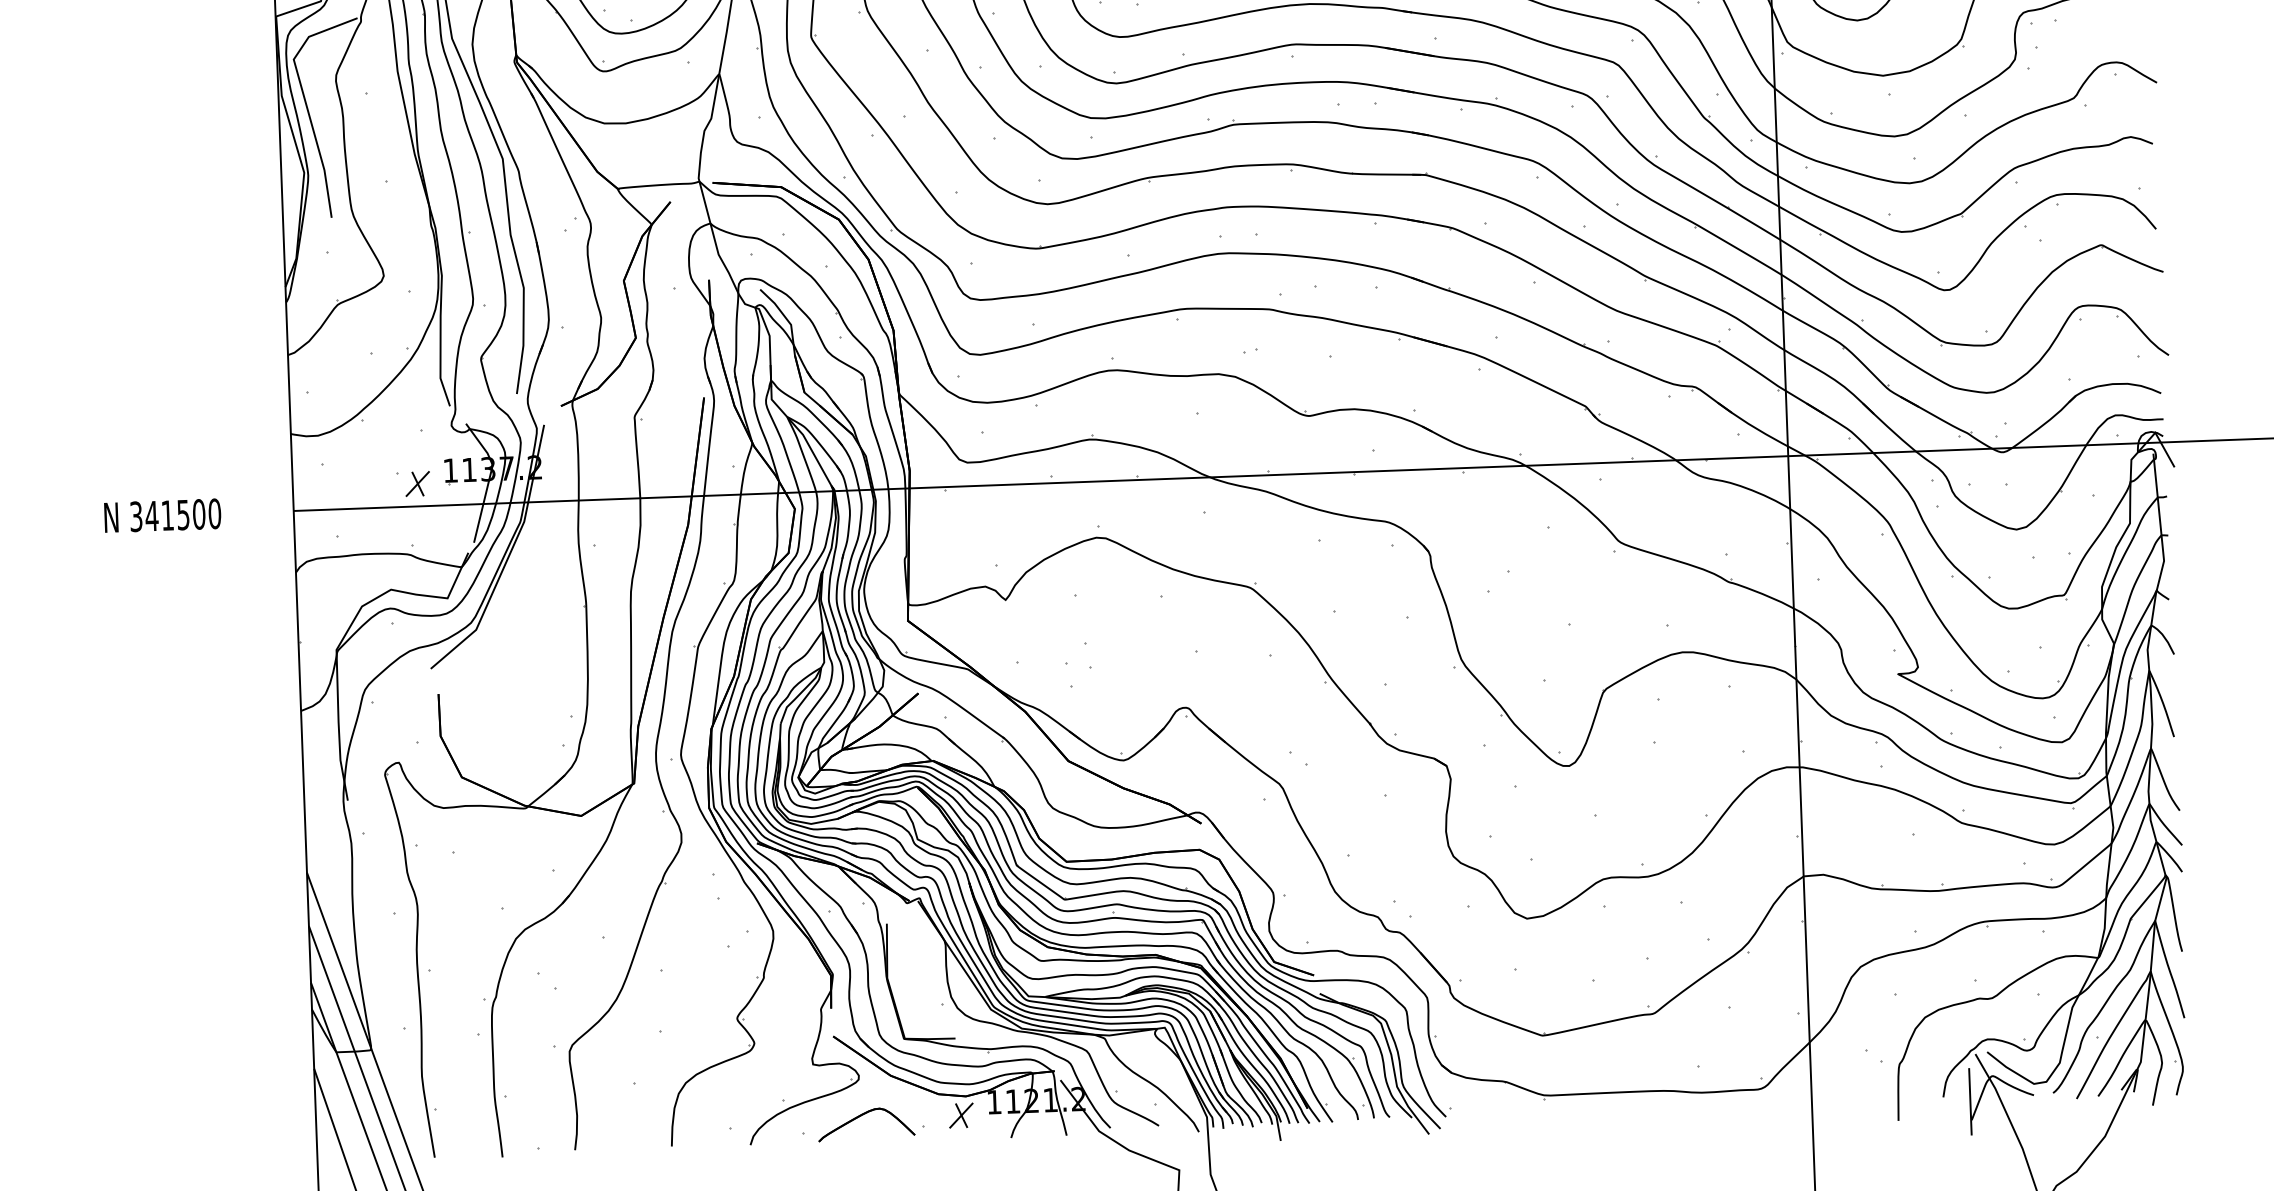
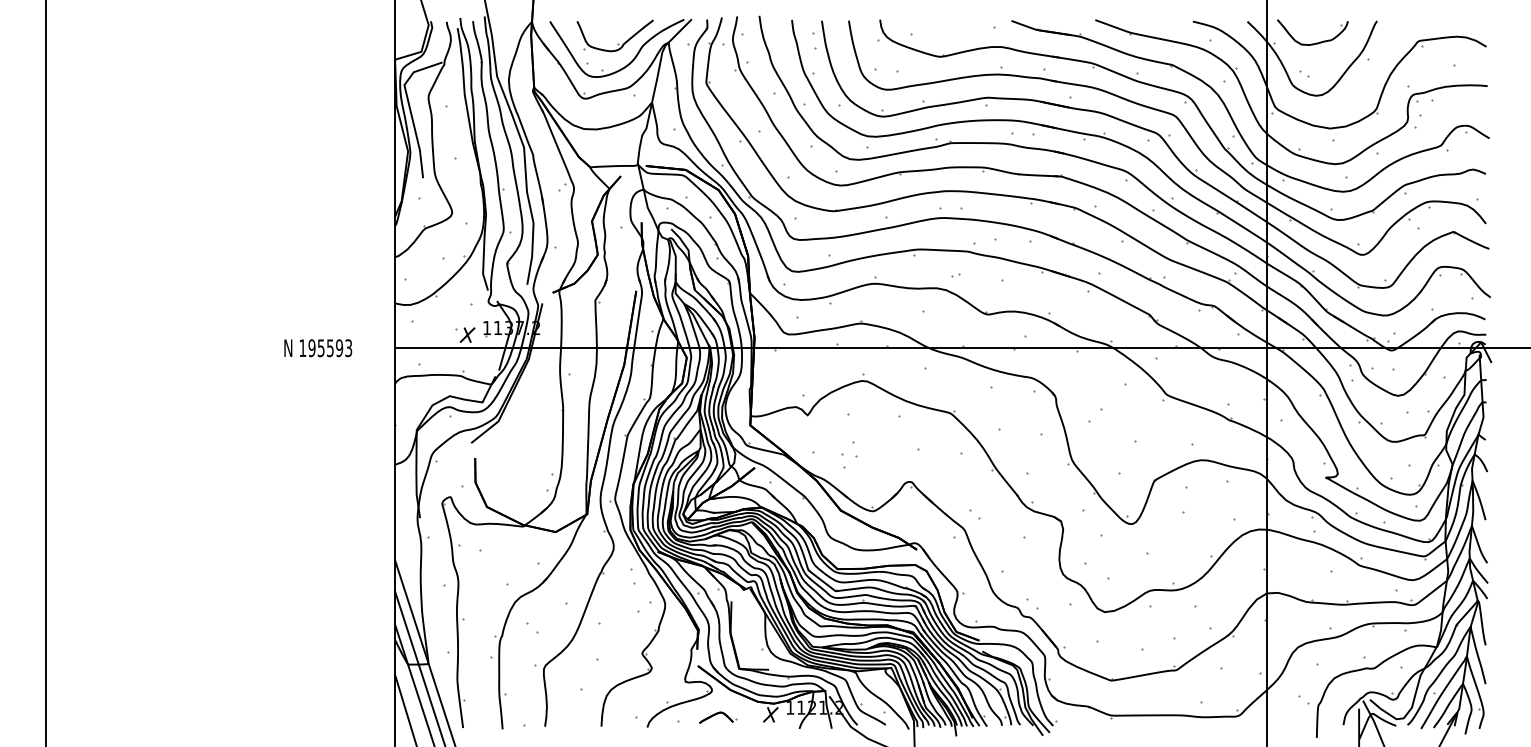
text: (175, 515) -> (325, 348), 341500 -> 195593
part: (870, 1123) -> (717, 717), size x0.6

